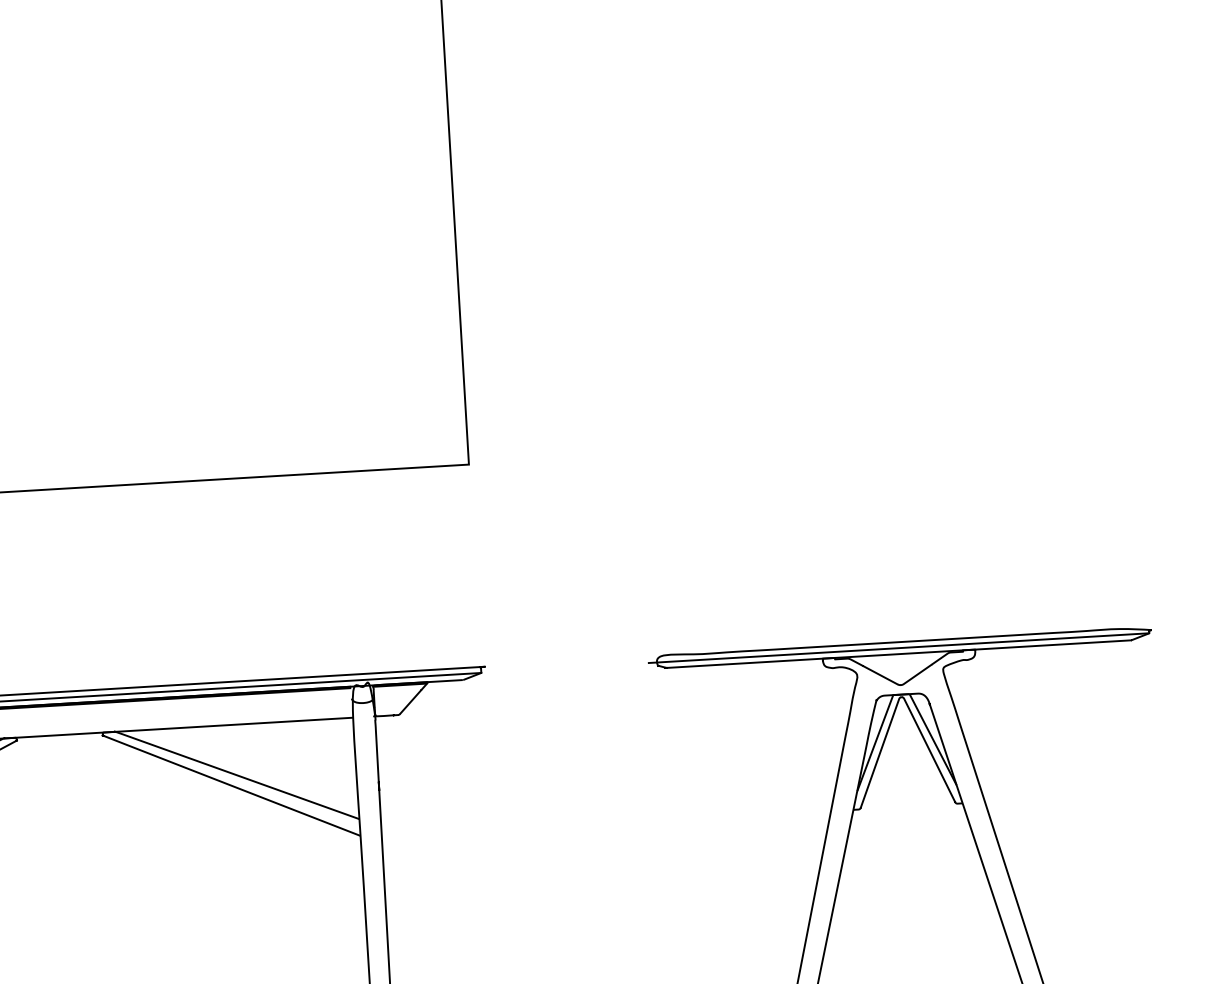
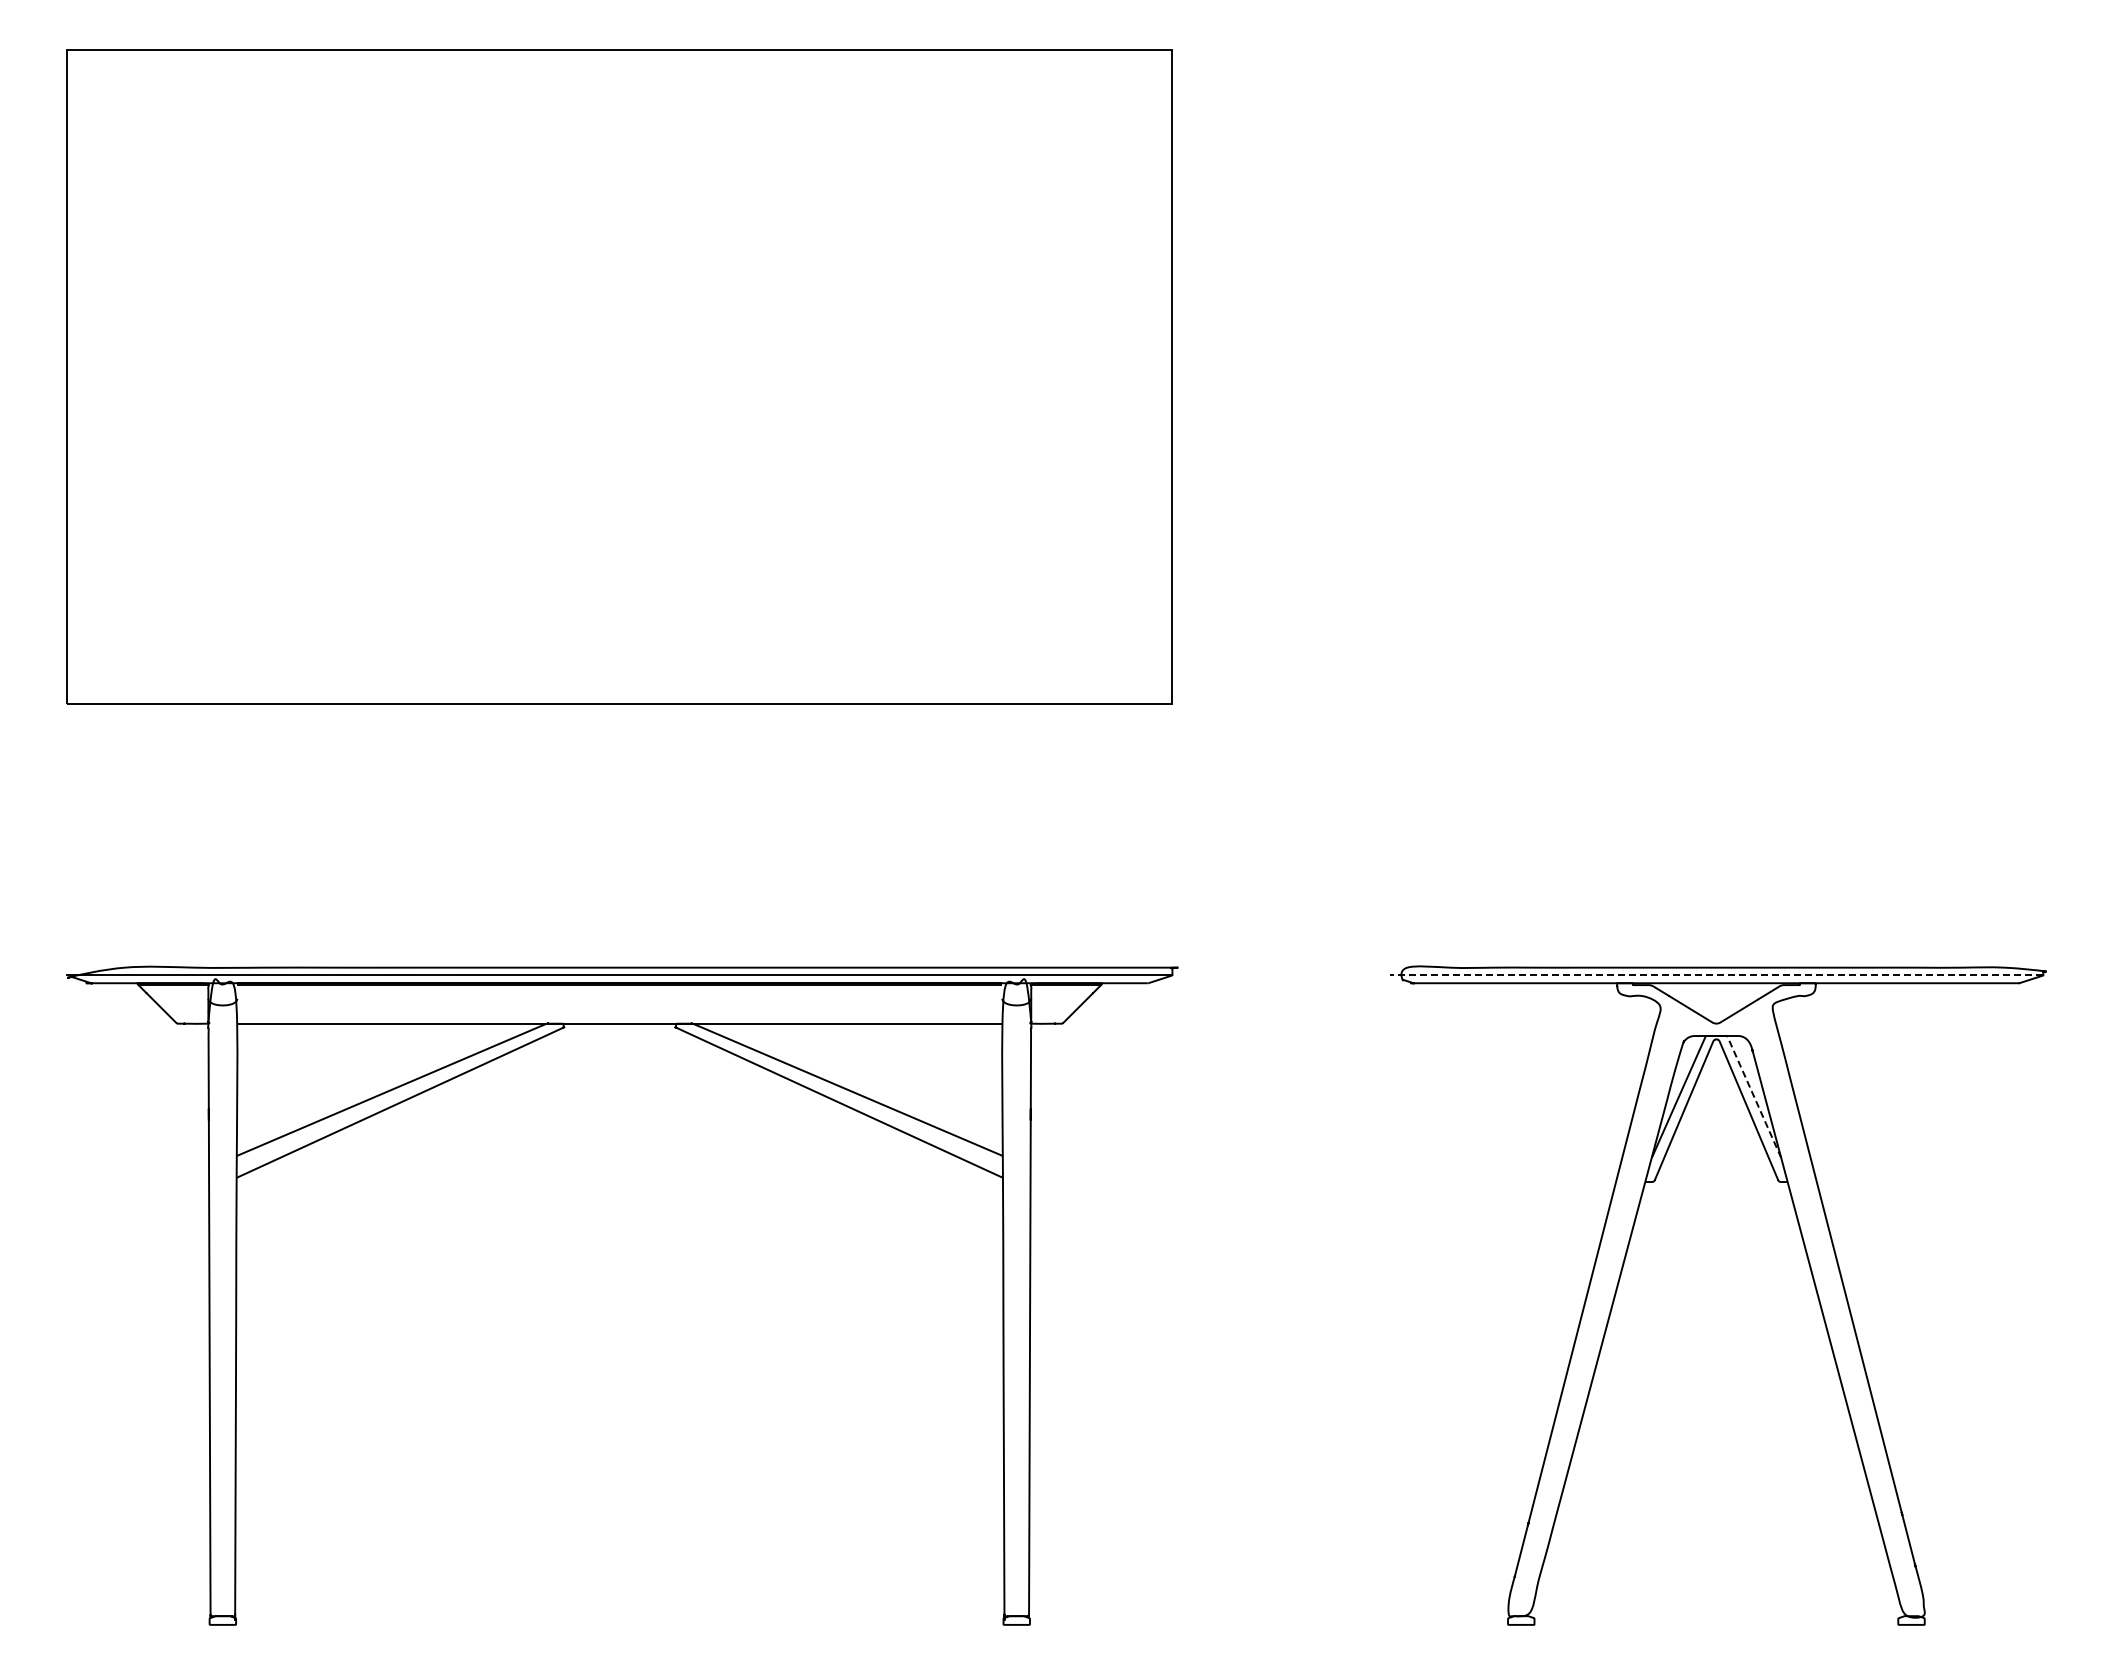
line: (898, 648) -> (1716, 975), solid -> dashed
line: (933, 739) -> (1754, 1096), solid -> dashed

